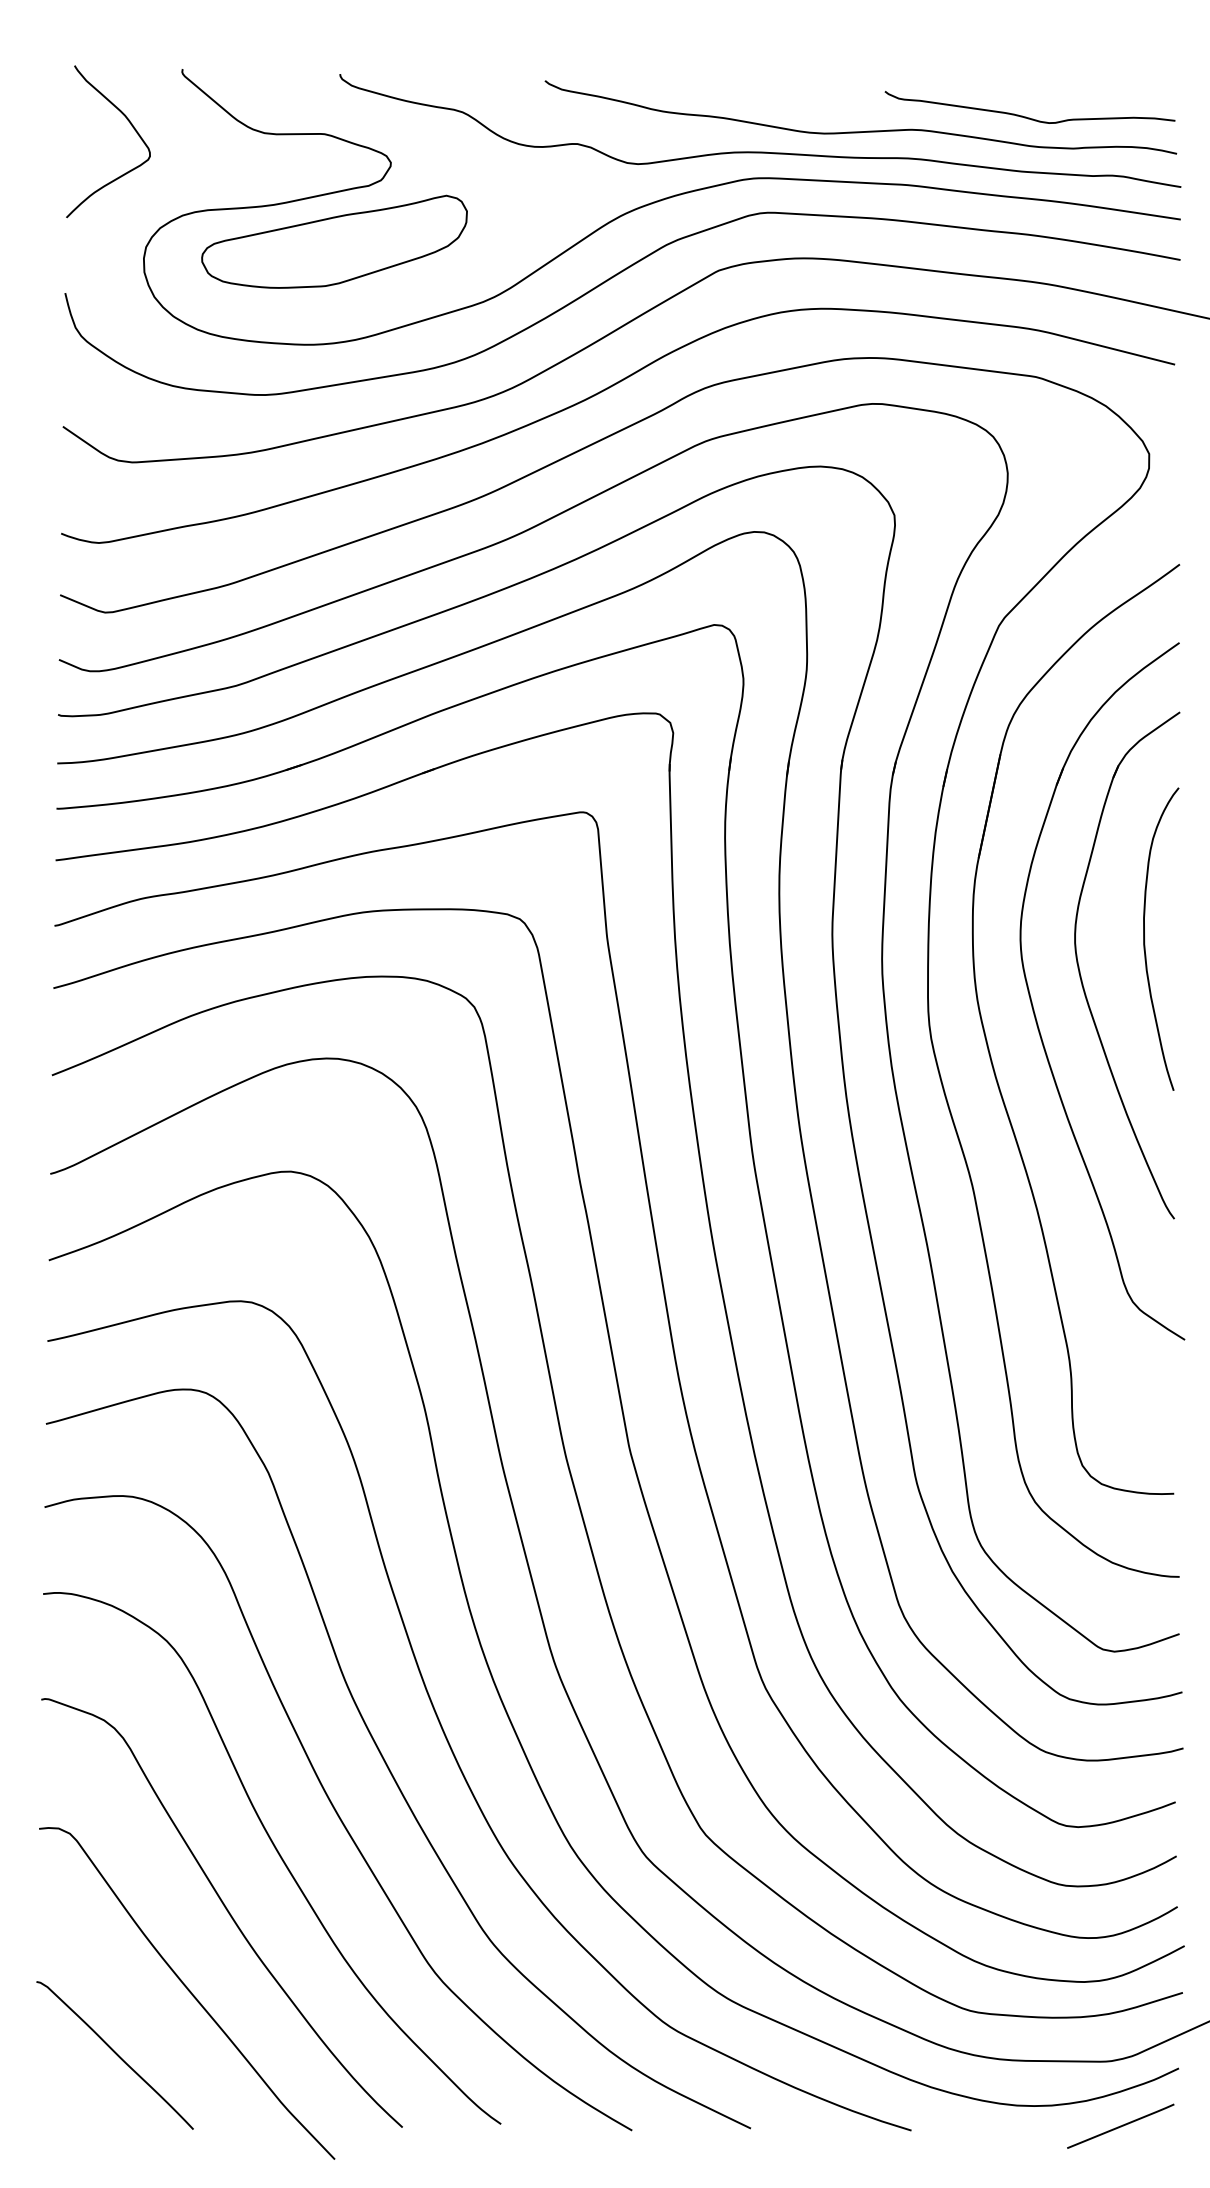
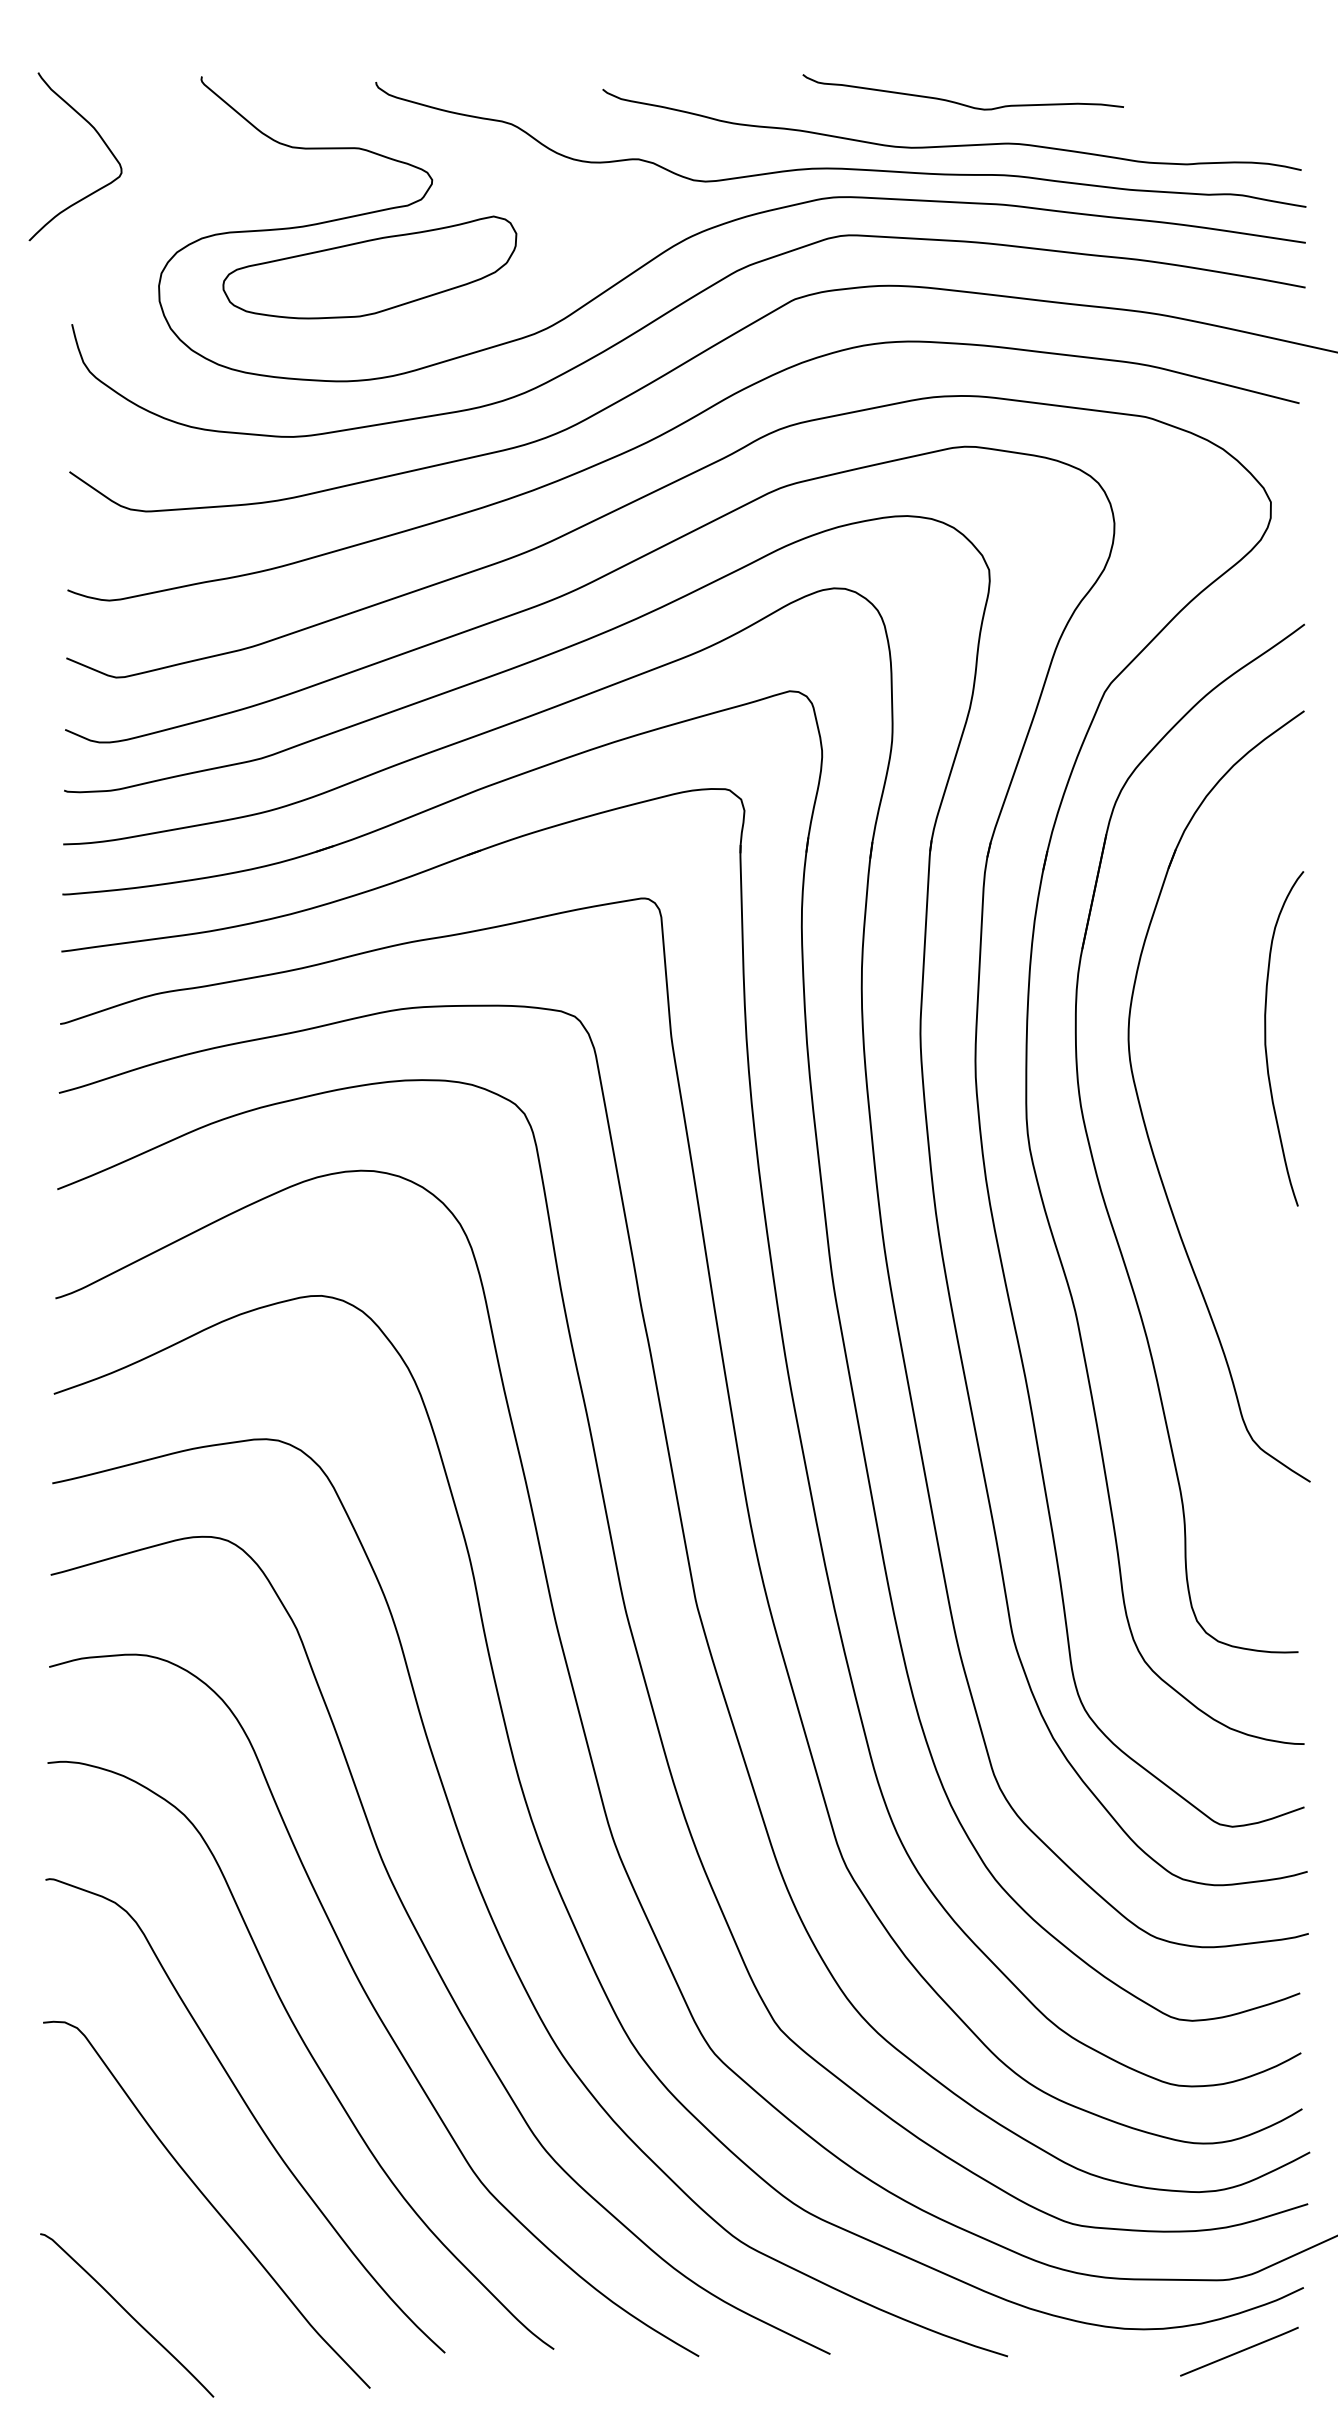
curve: (1026, 116) -> (959, 102), moved
curve: (129, 123) -> (98, 136), moved
part: (1081, 975) -> (1196, 1078), removed
curve: (115, 2054) -> (127, 2314), moved

